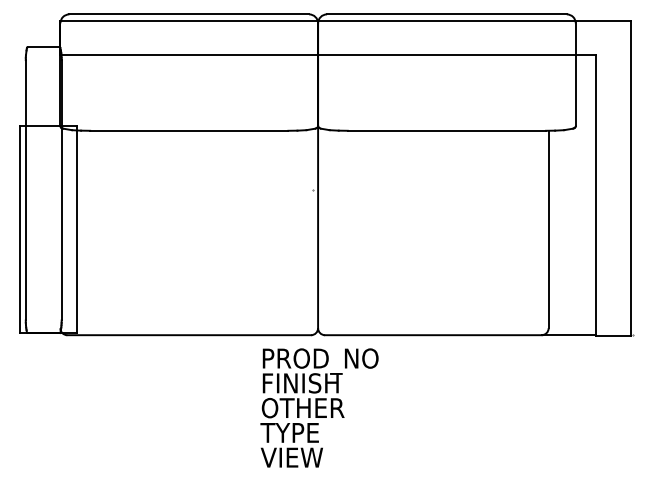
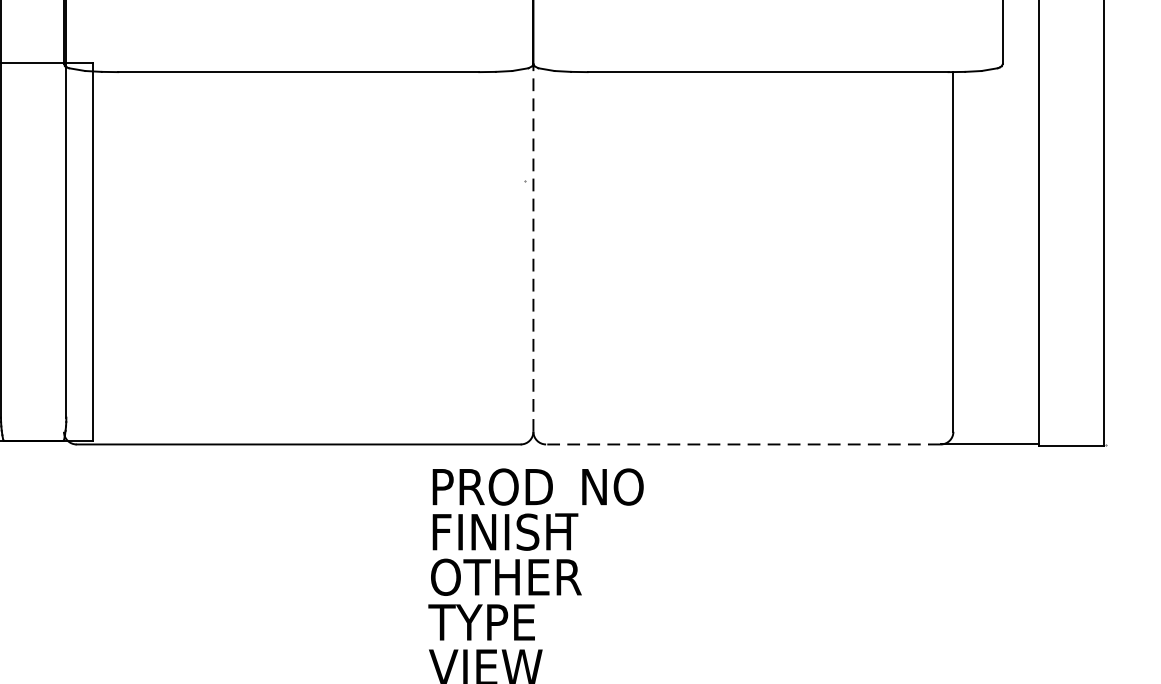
line: (318, 227) -> (534, 248), solid -> dashed
line: (432, 335) -> (741, 445), solid -> dashed

